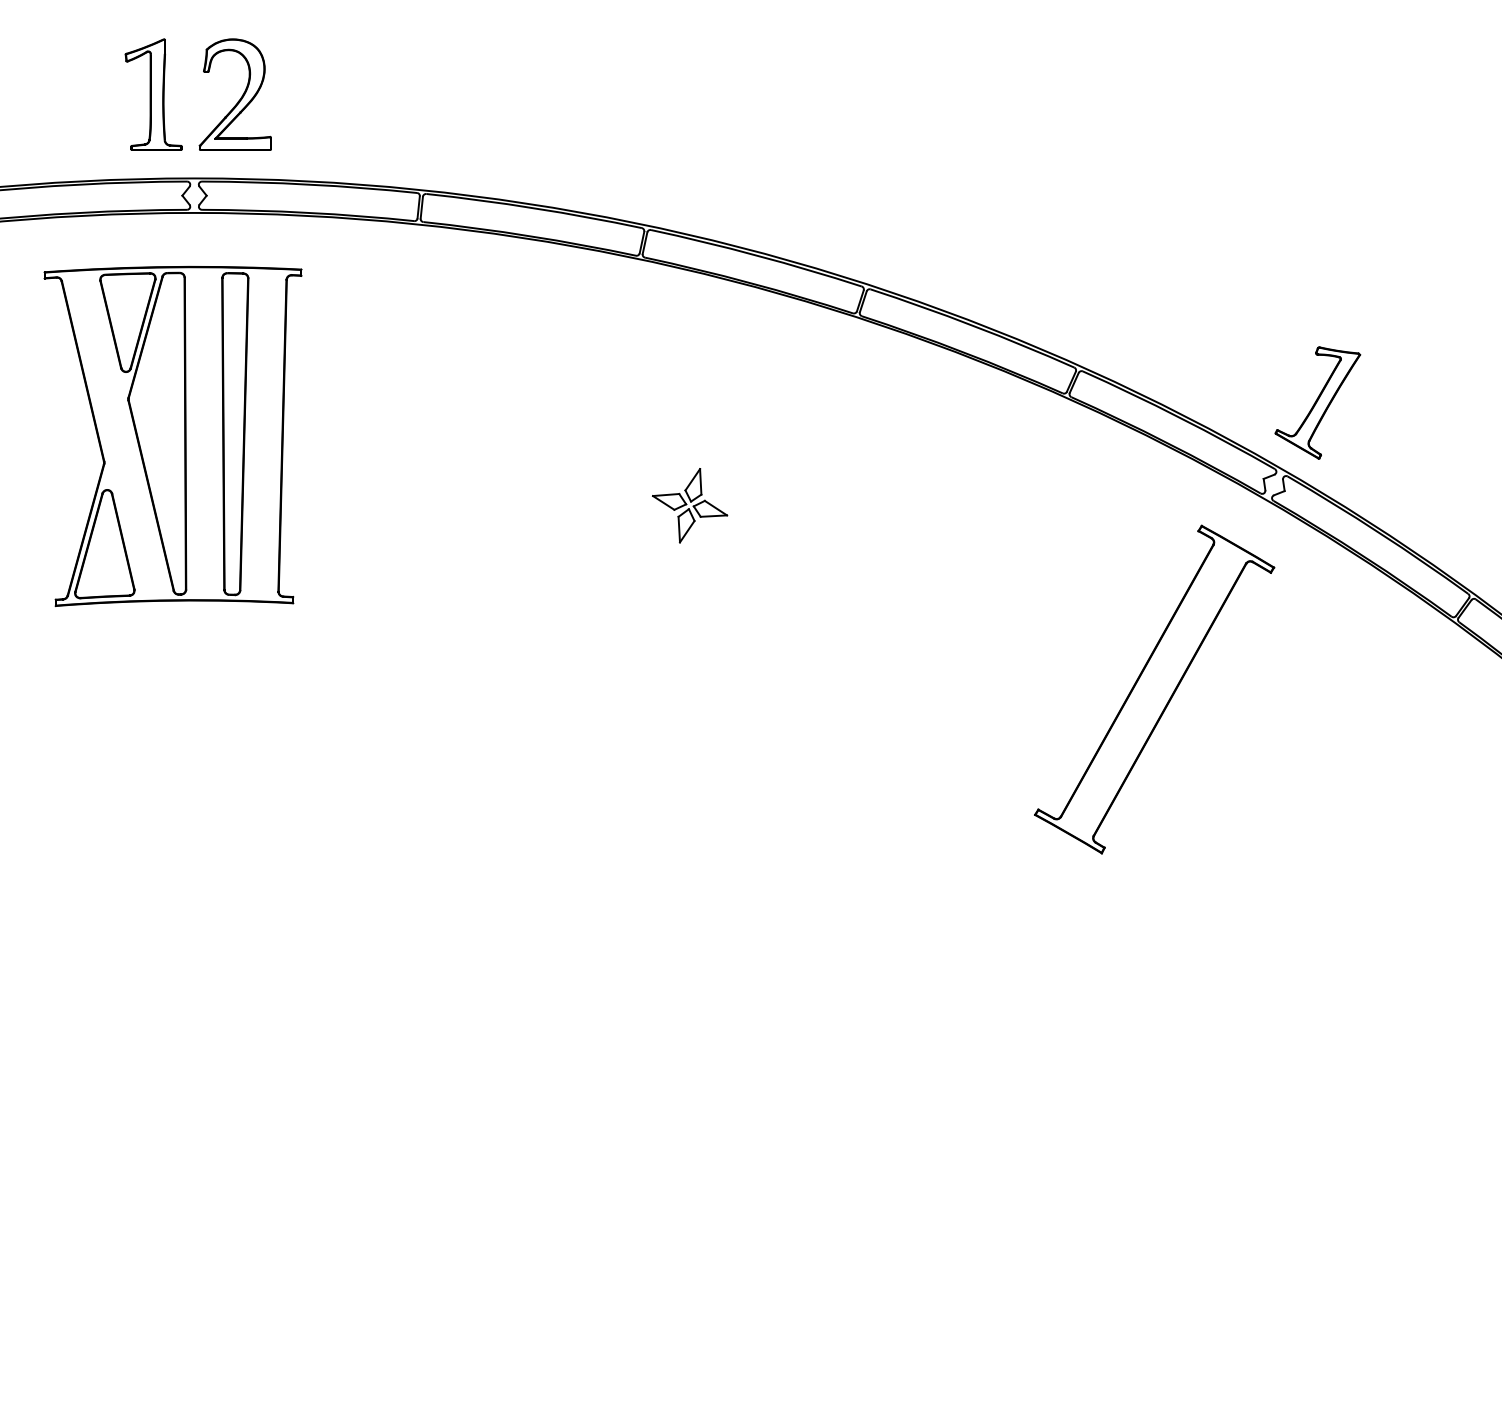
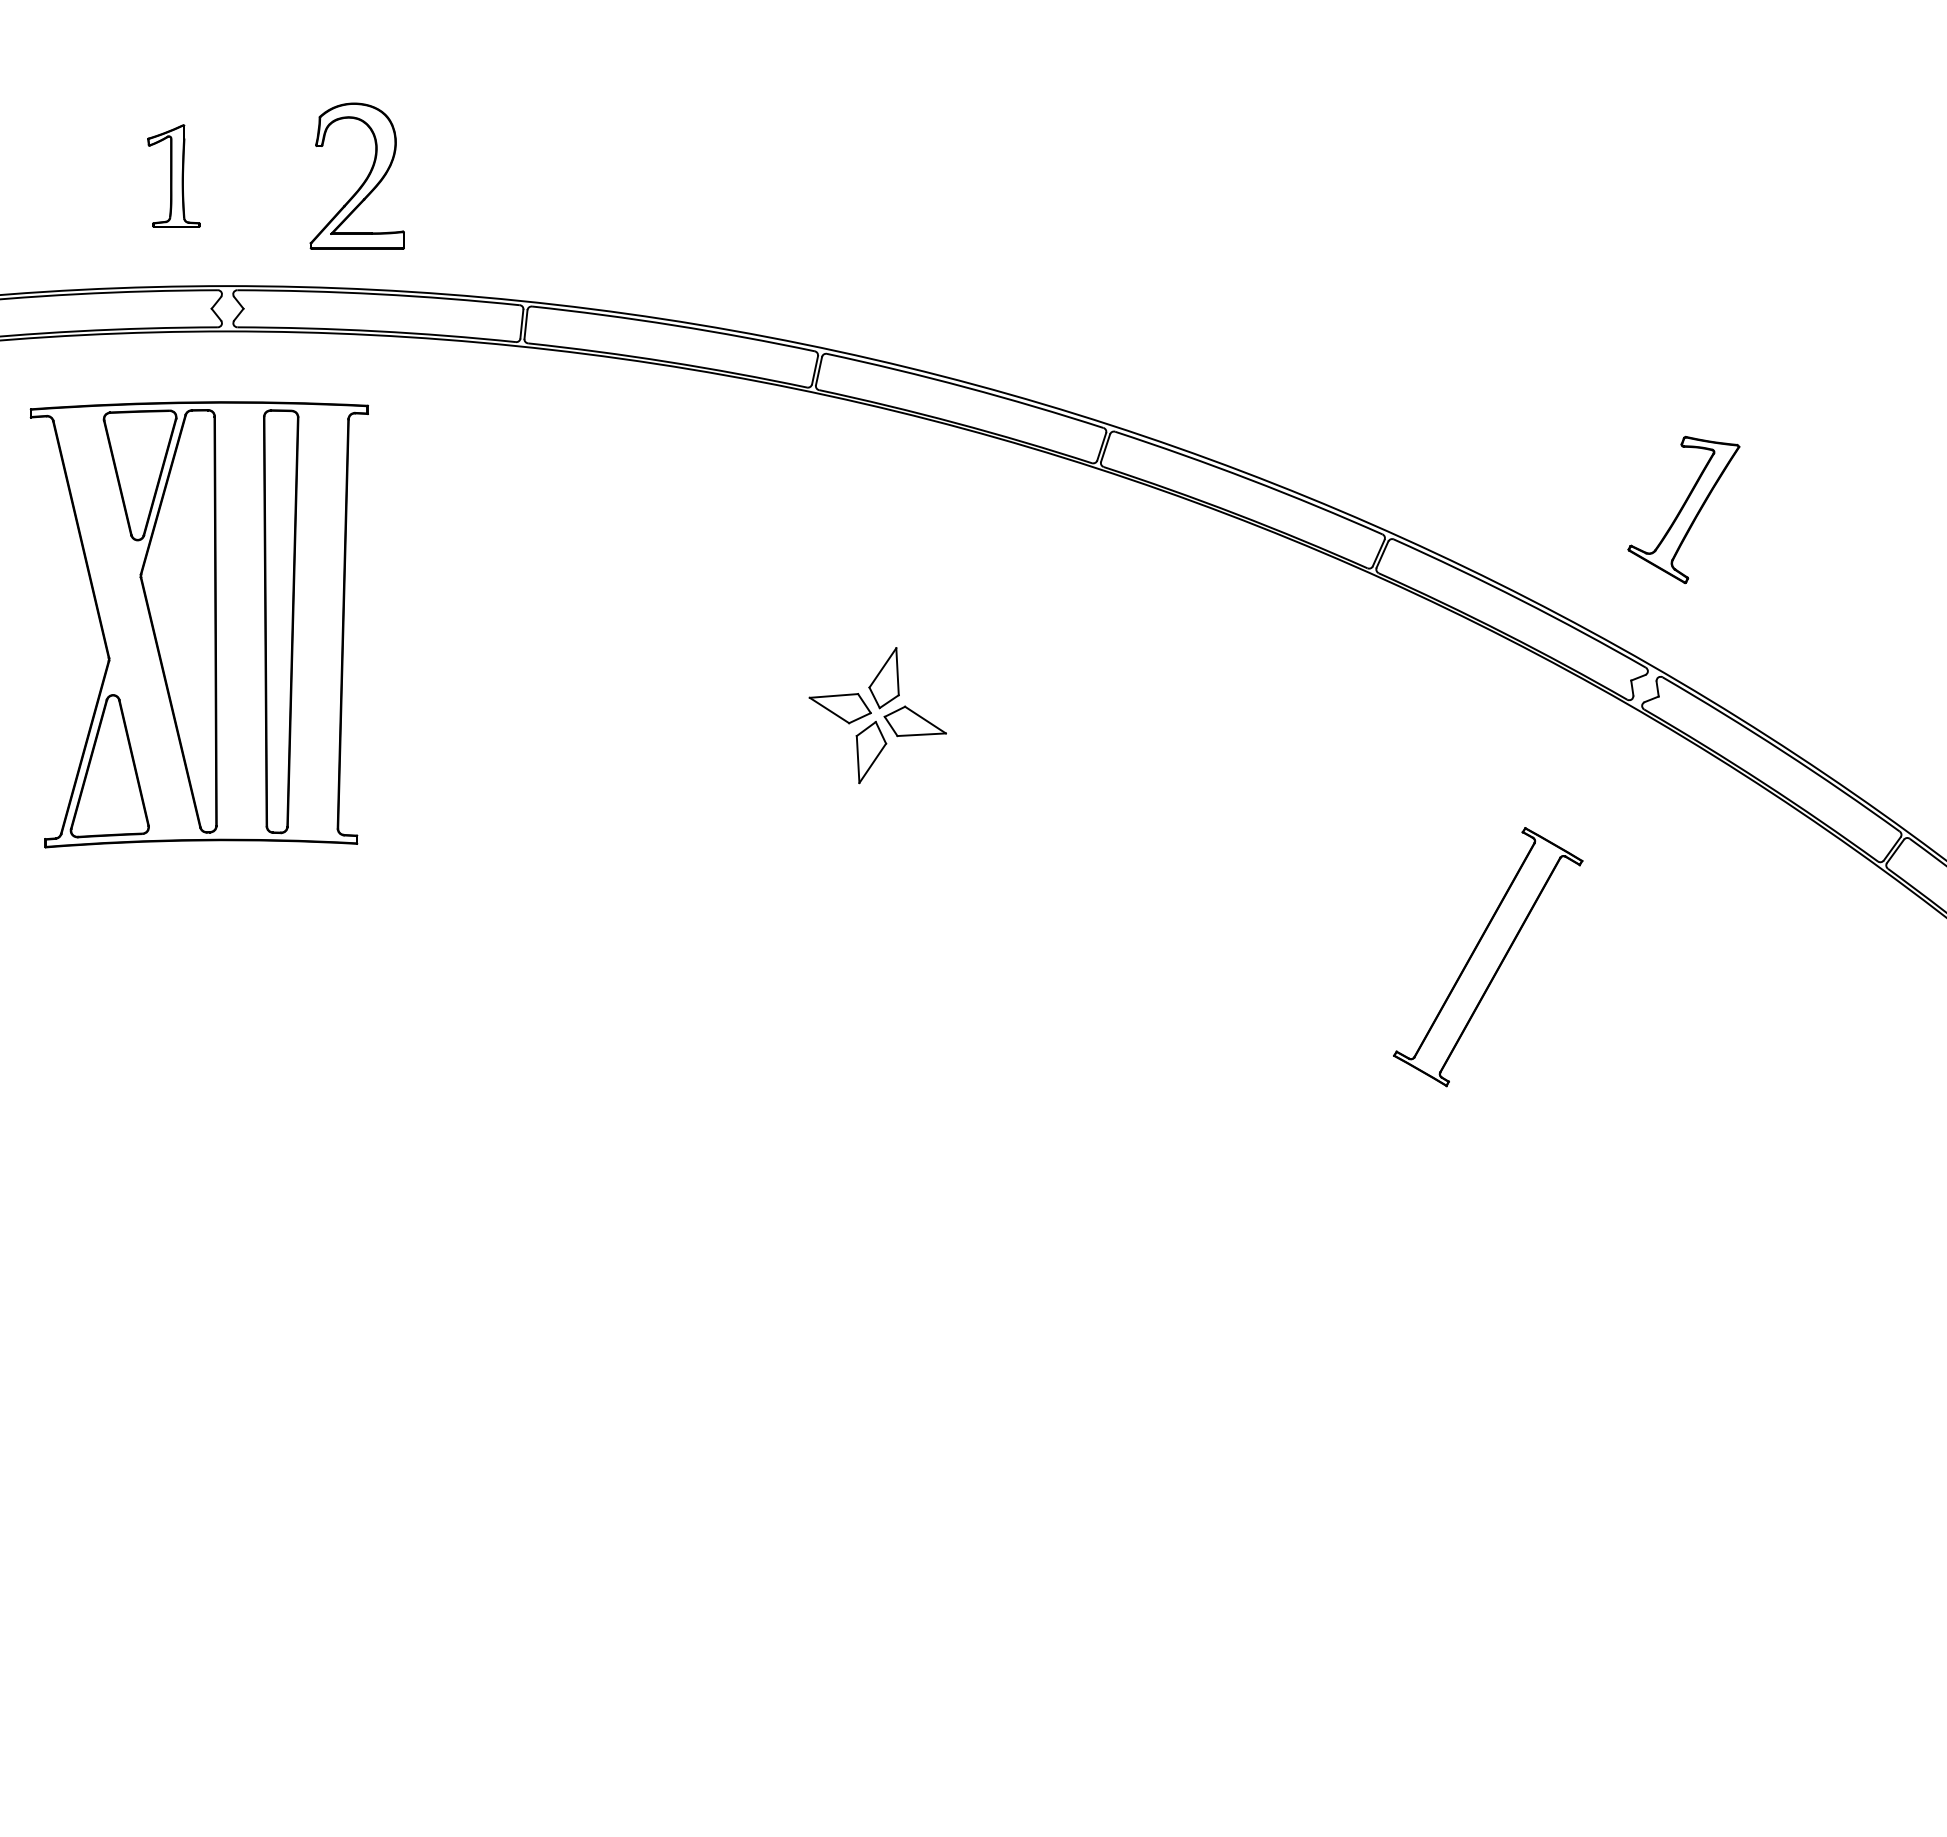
part: (153, 94) -> (173, 175), size x0.7
part: (240, 97) -> (364, 179), moved
part: (1317, 402) -> (1683, 509), moved
part: (690, 505) -> (878, 715), size x1.4
part: (1154, 689) -> (1487, 957), size x0.6

